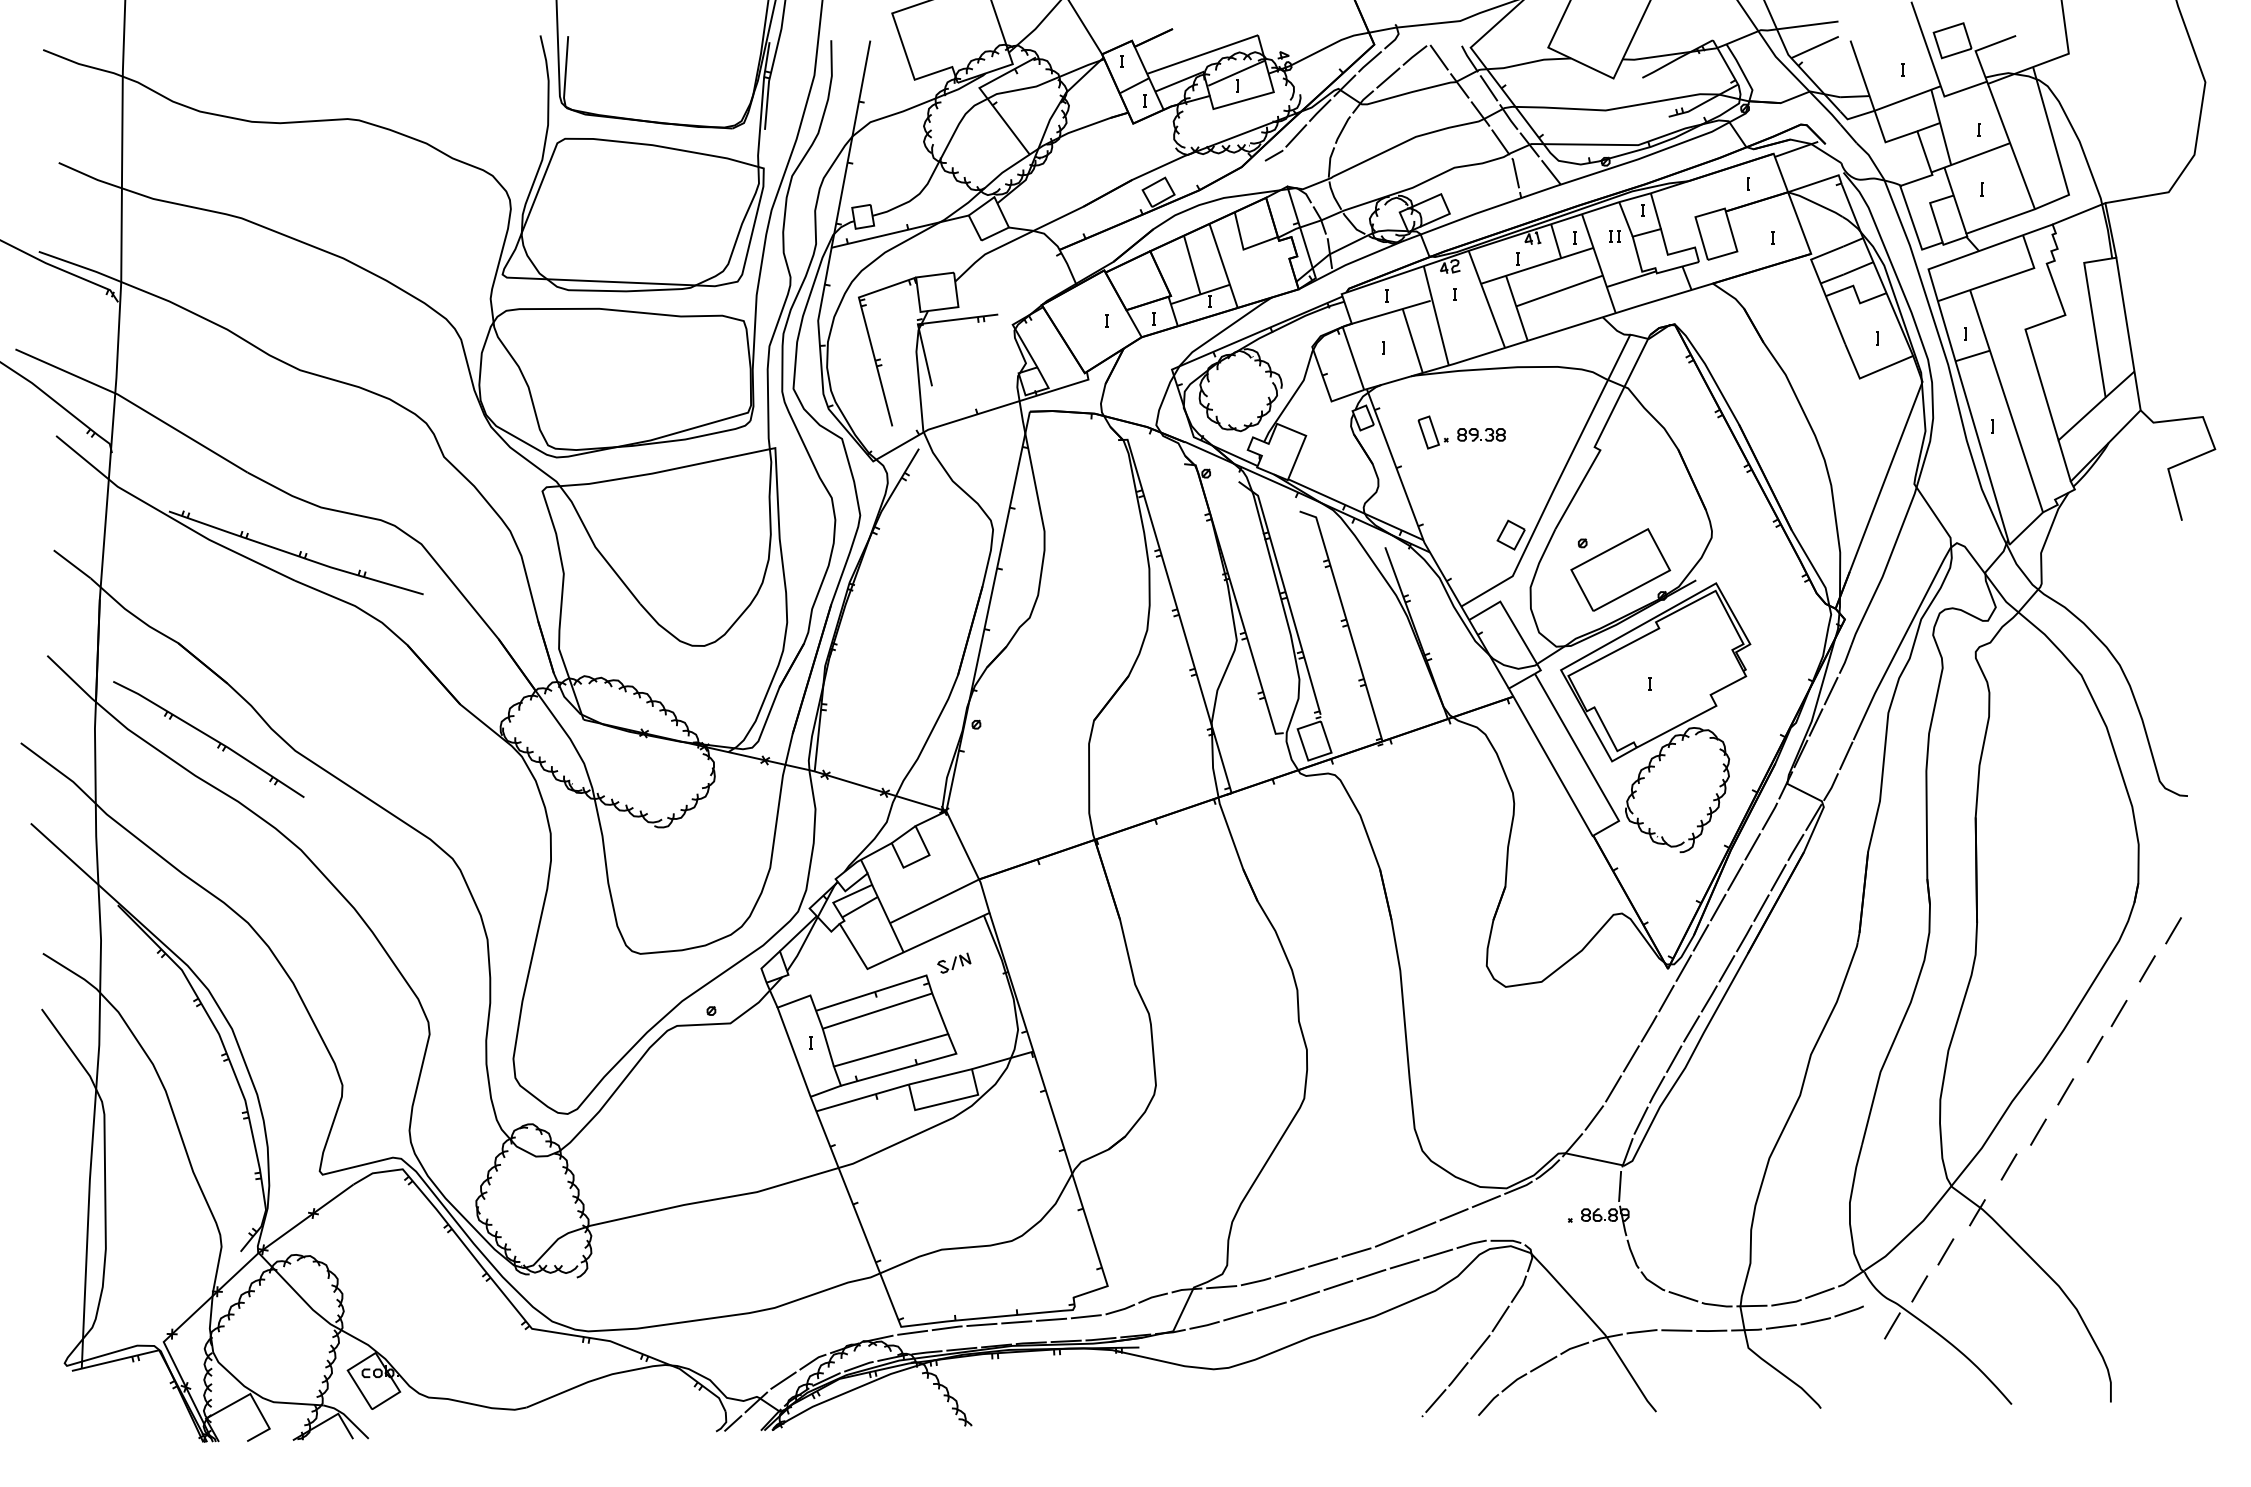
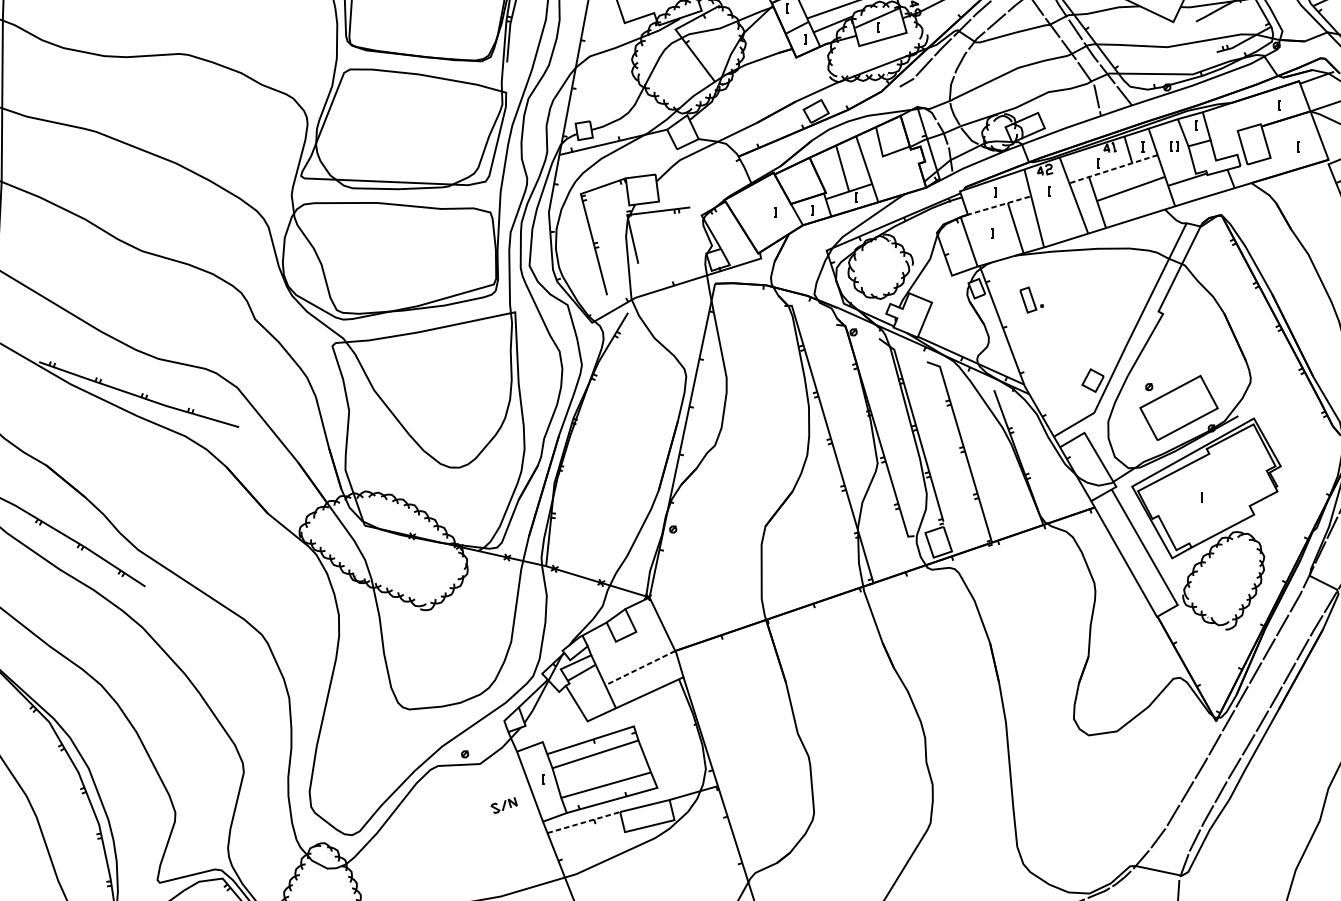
line: (1536, 266) -> (1112, 169), solid -> dashed
line: (1391, 312) -> (999, 205), solid -> dashed
part: (1481, 434) -> (1069, 301), removed
line: (934, 901) -> (640, 668), solid -> dashed
part: (954, 962) -> (504, 804), moved
line: (863, 1097) -> (584, 822), solid -> dashed

